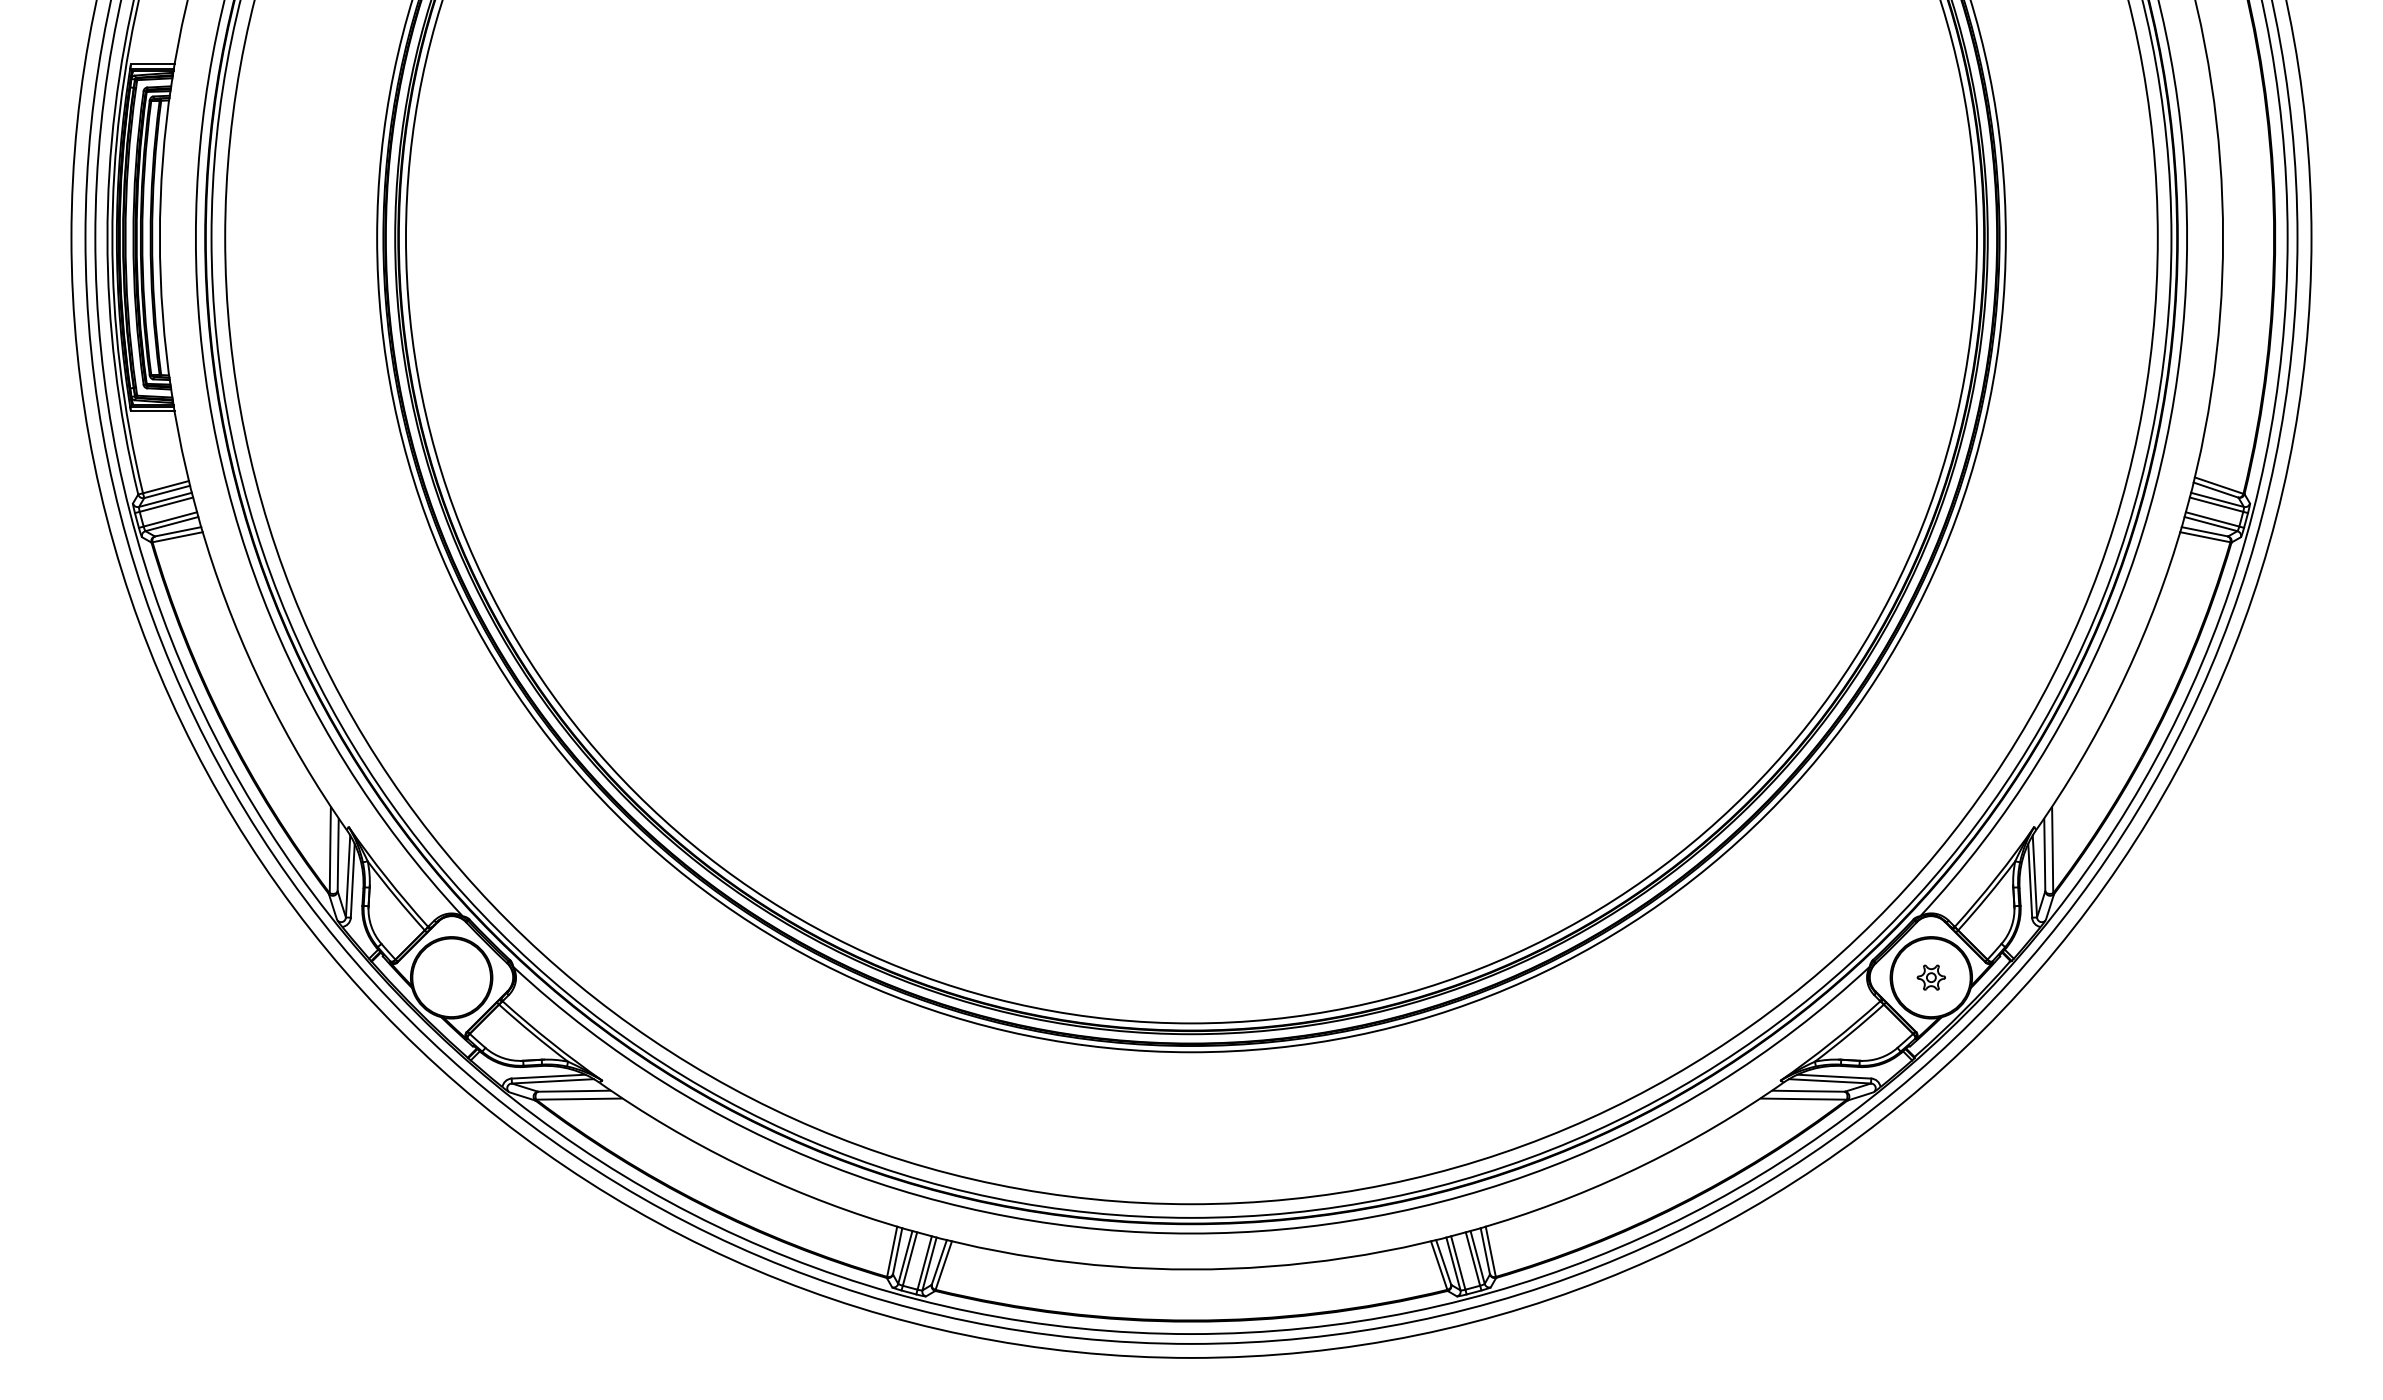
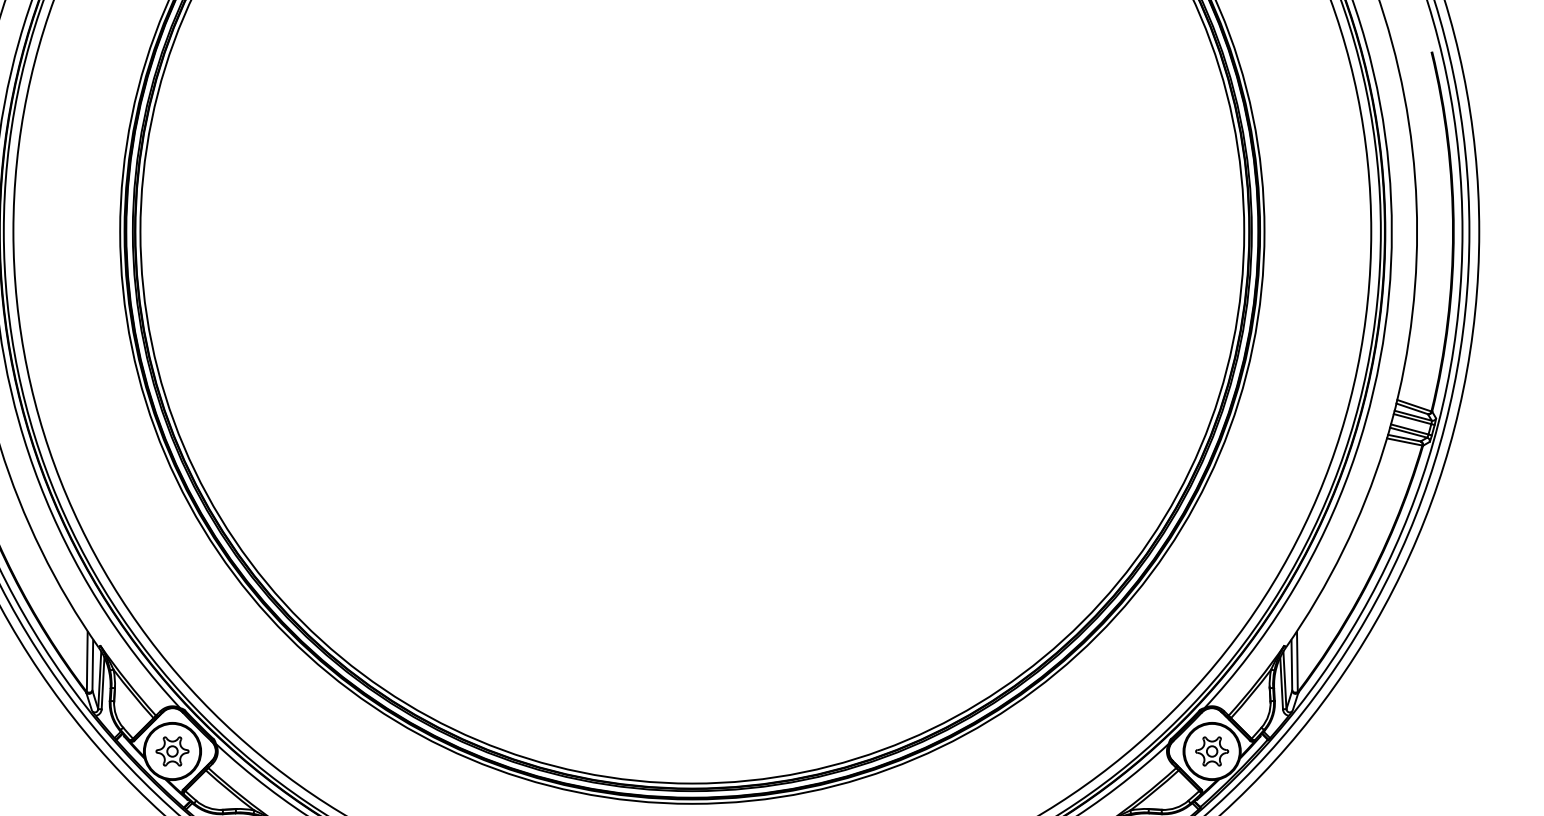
part: (451, 977) -> (172, 751), added
part: (1931, 977) -> (1212, 751), size x1.67

